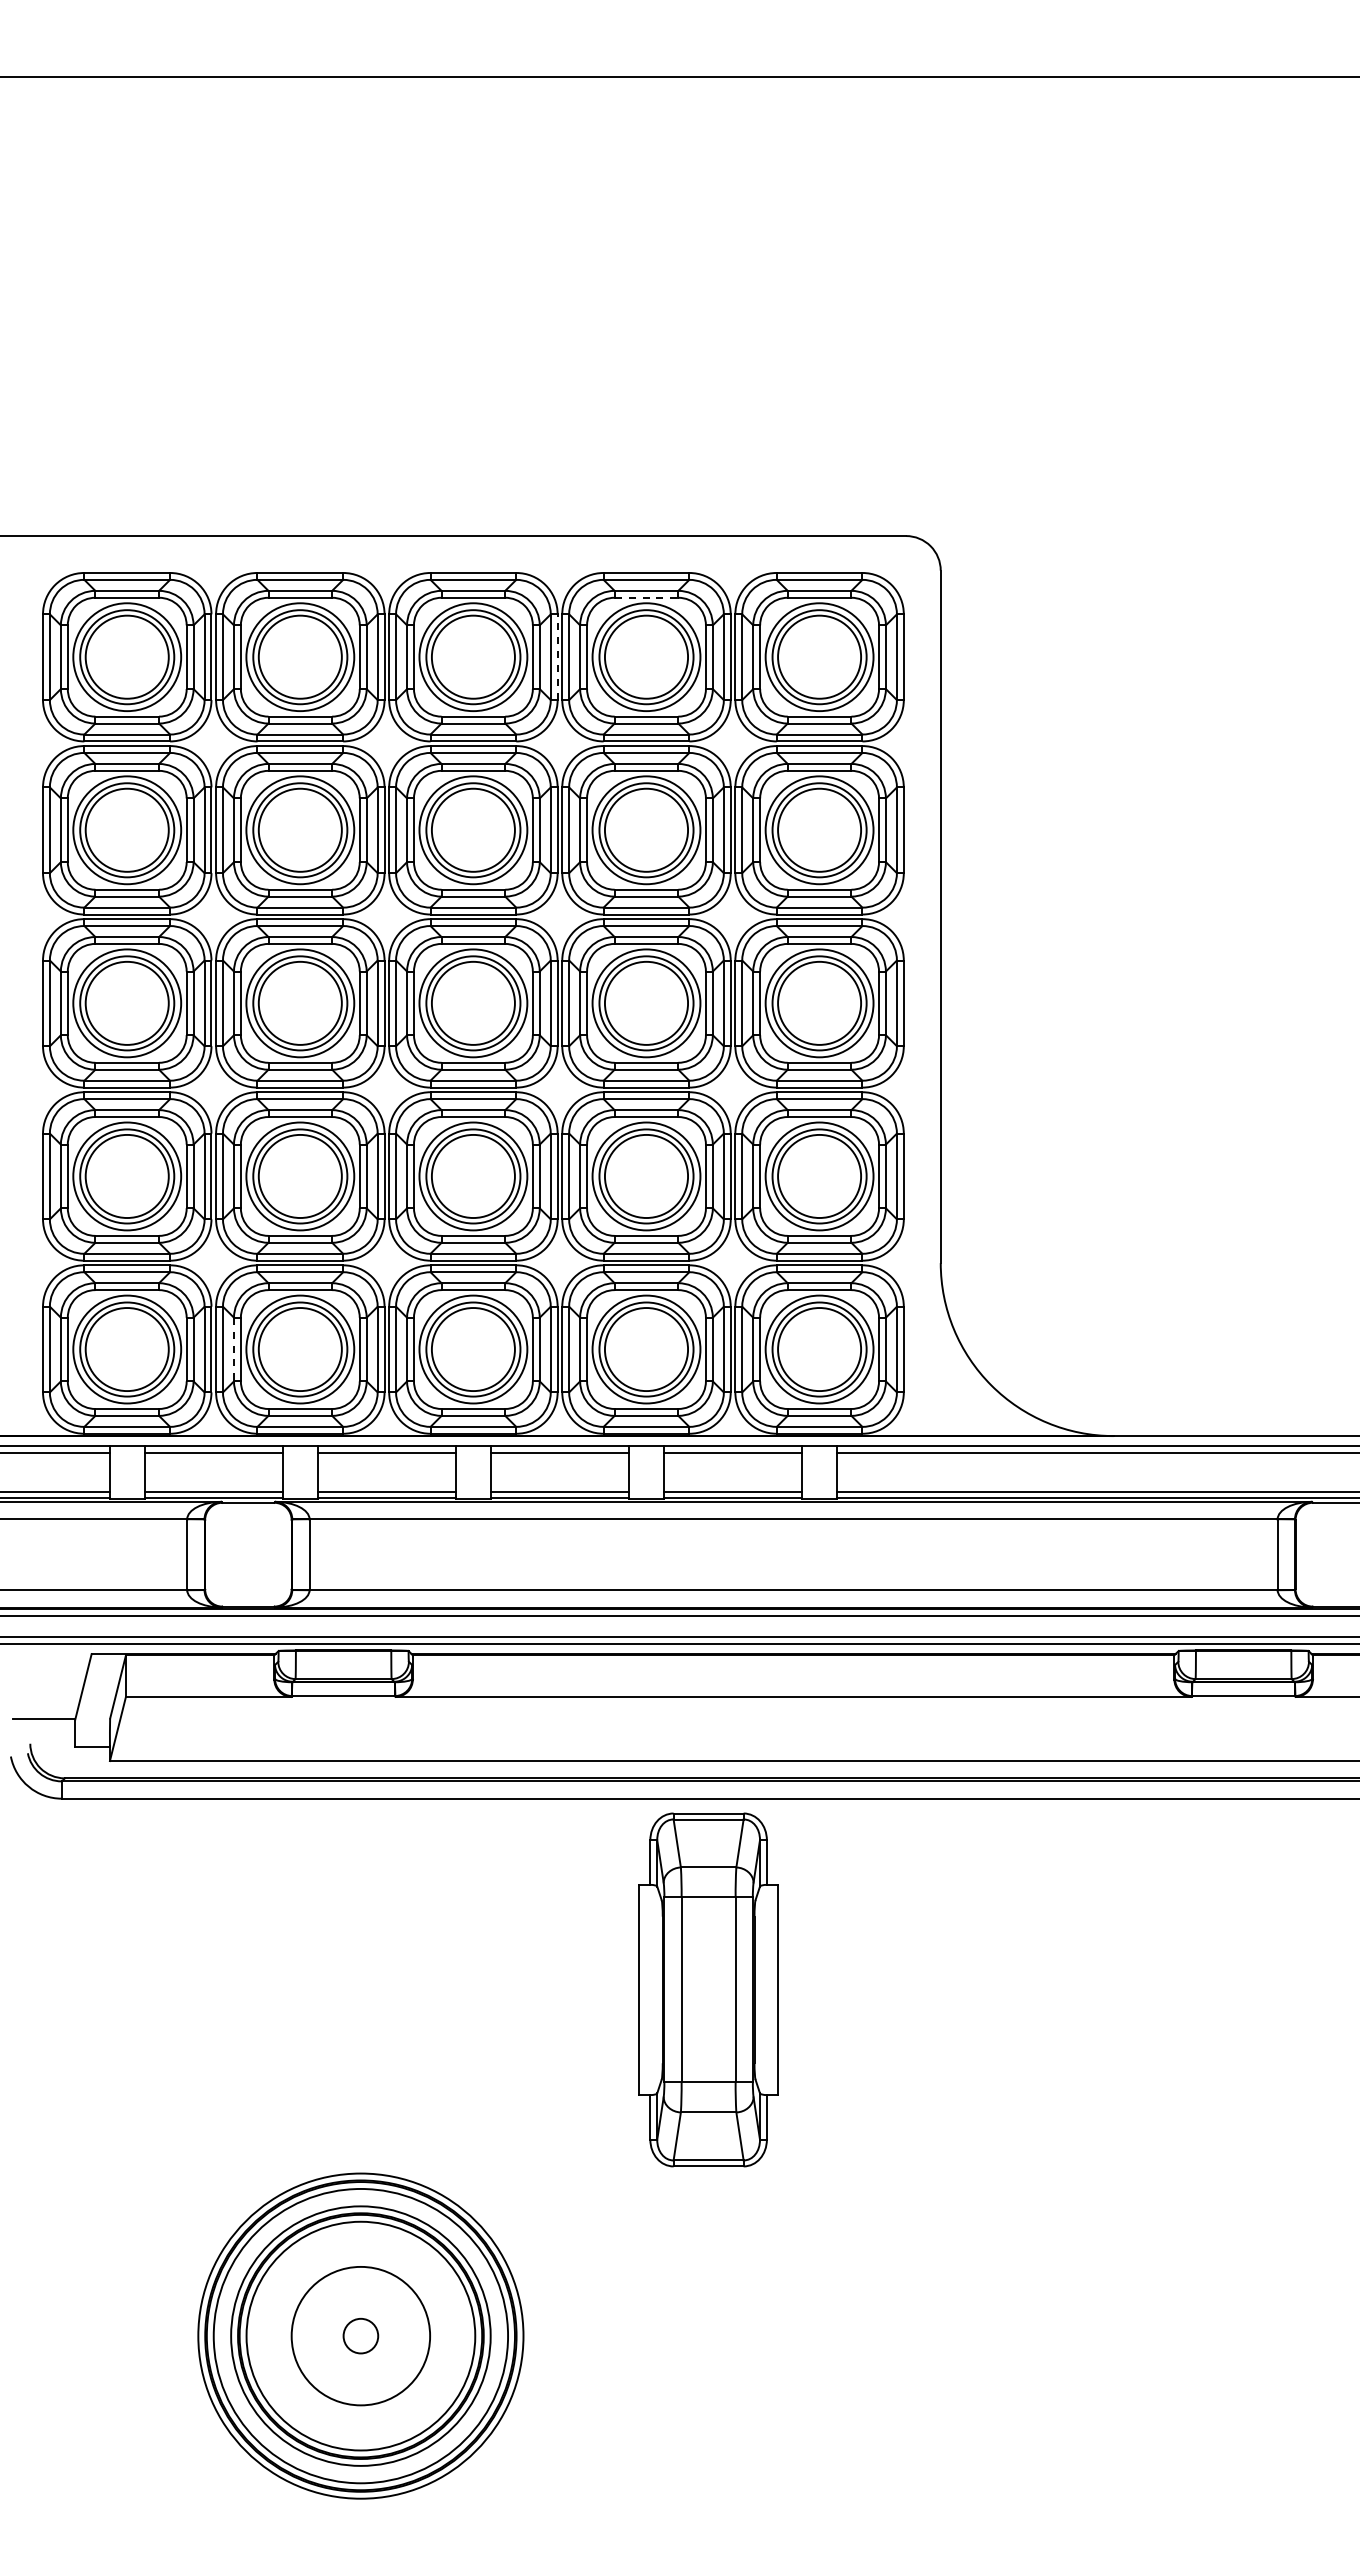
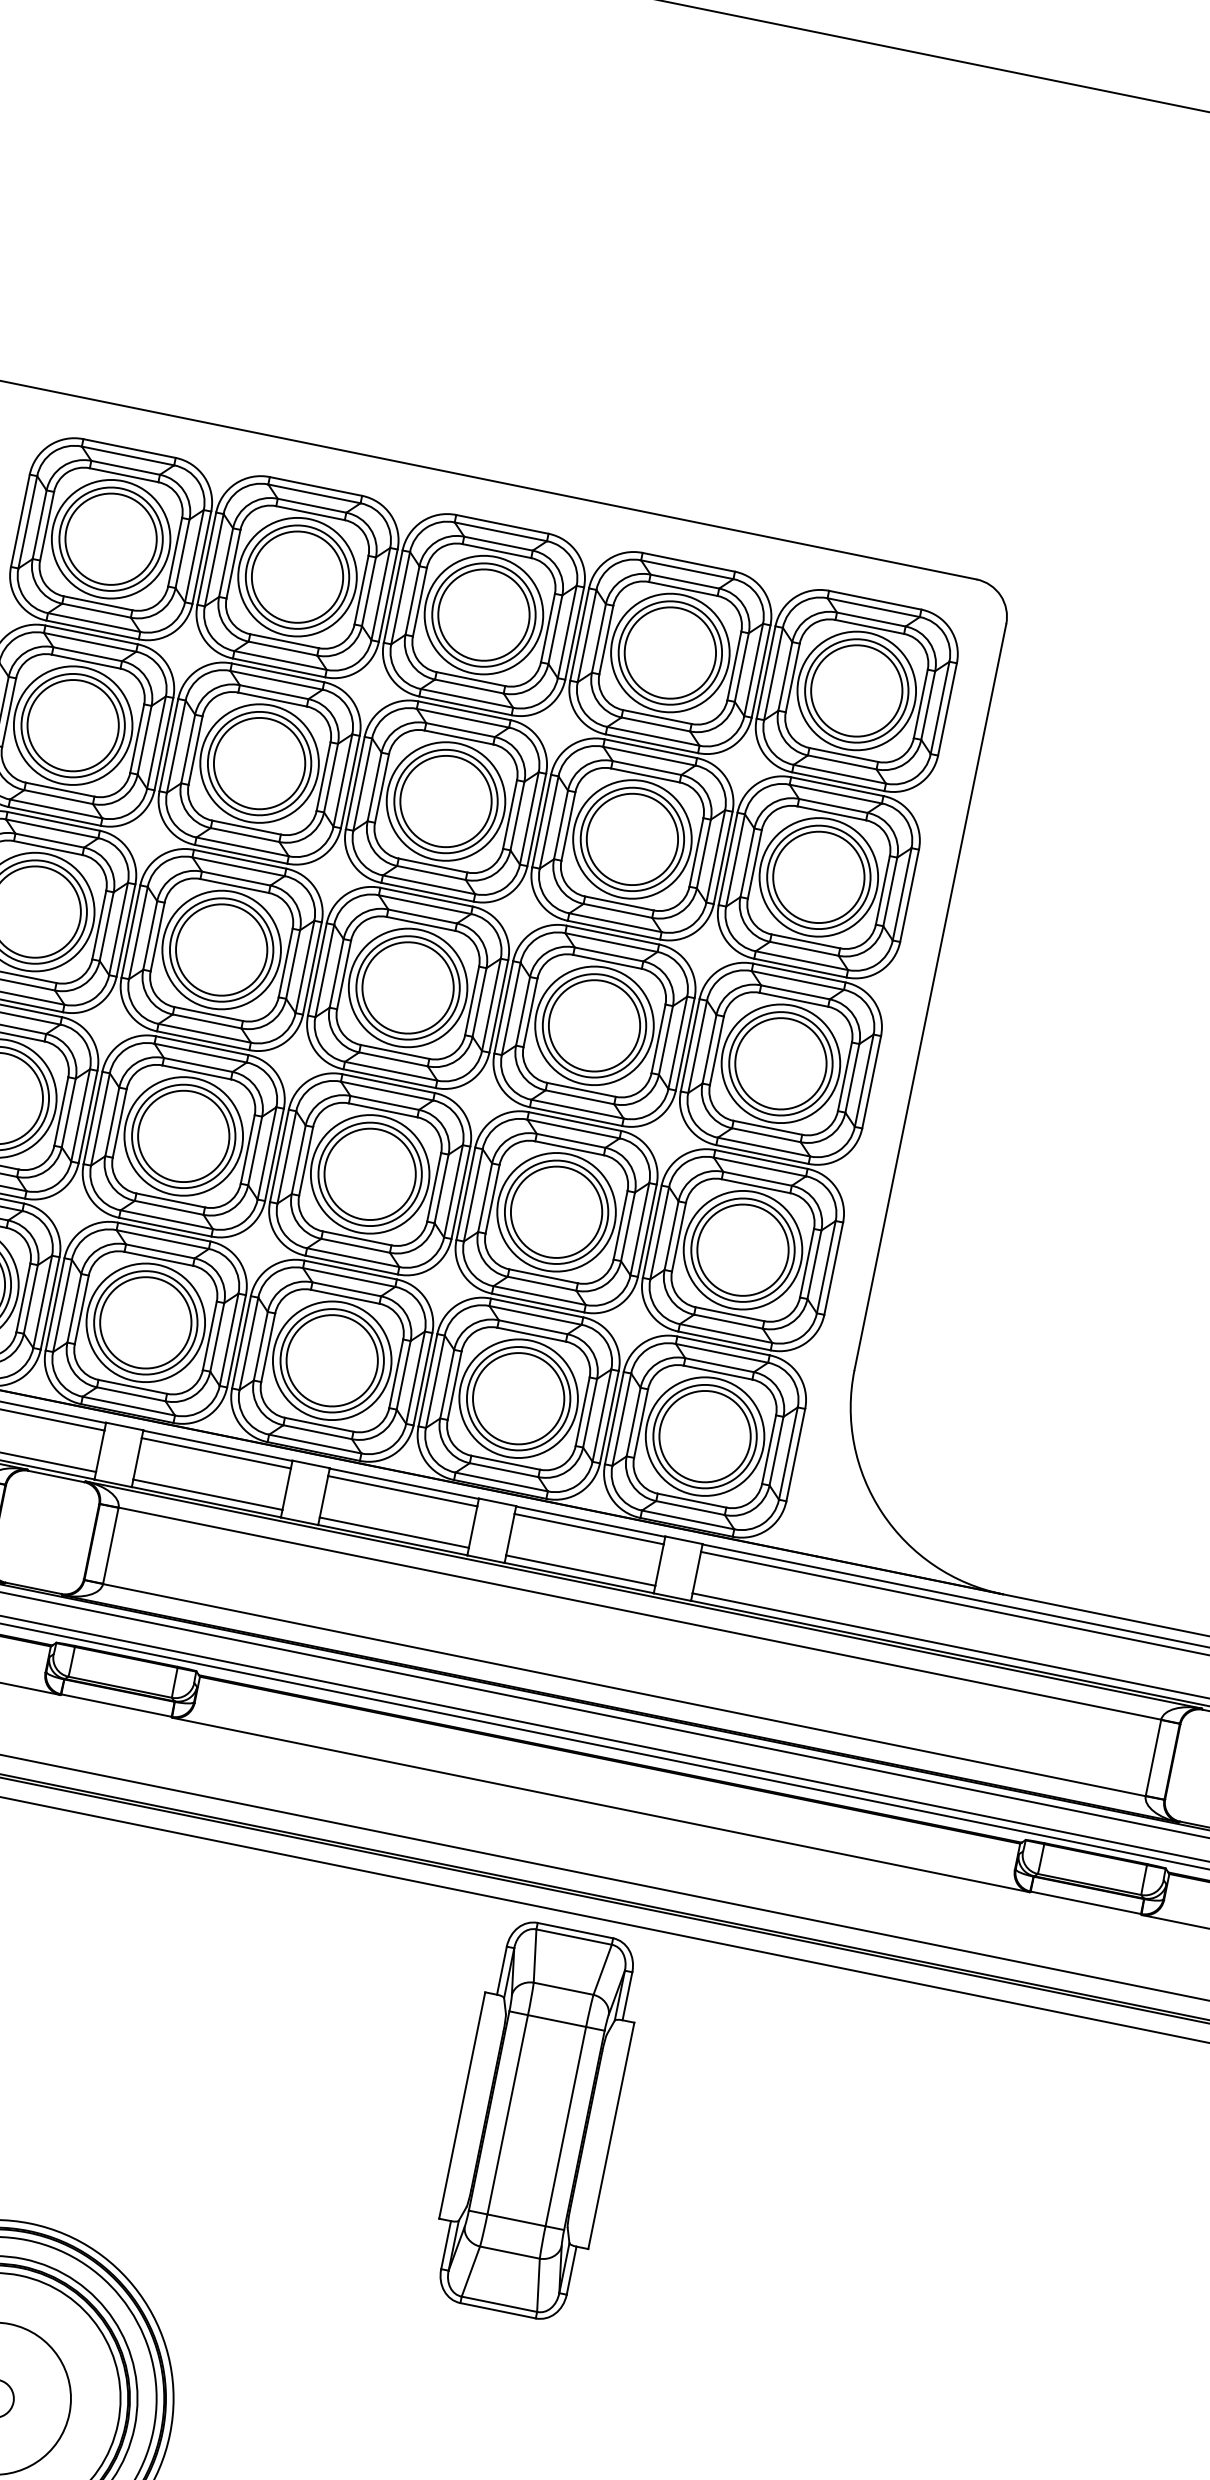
line: (646, 597) -> (683, 588), dashed -> solid
line: (557, 657) -> (574, 633), dashed -> solid
line: (234, 1349) -> (74, 1308), dashed -> solid
part: (708, 1989) -> (536, 2120), moved

